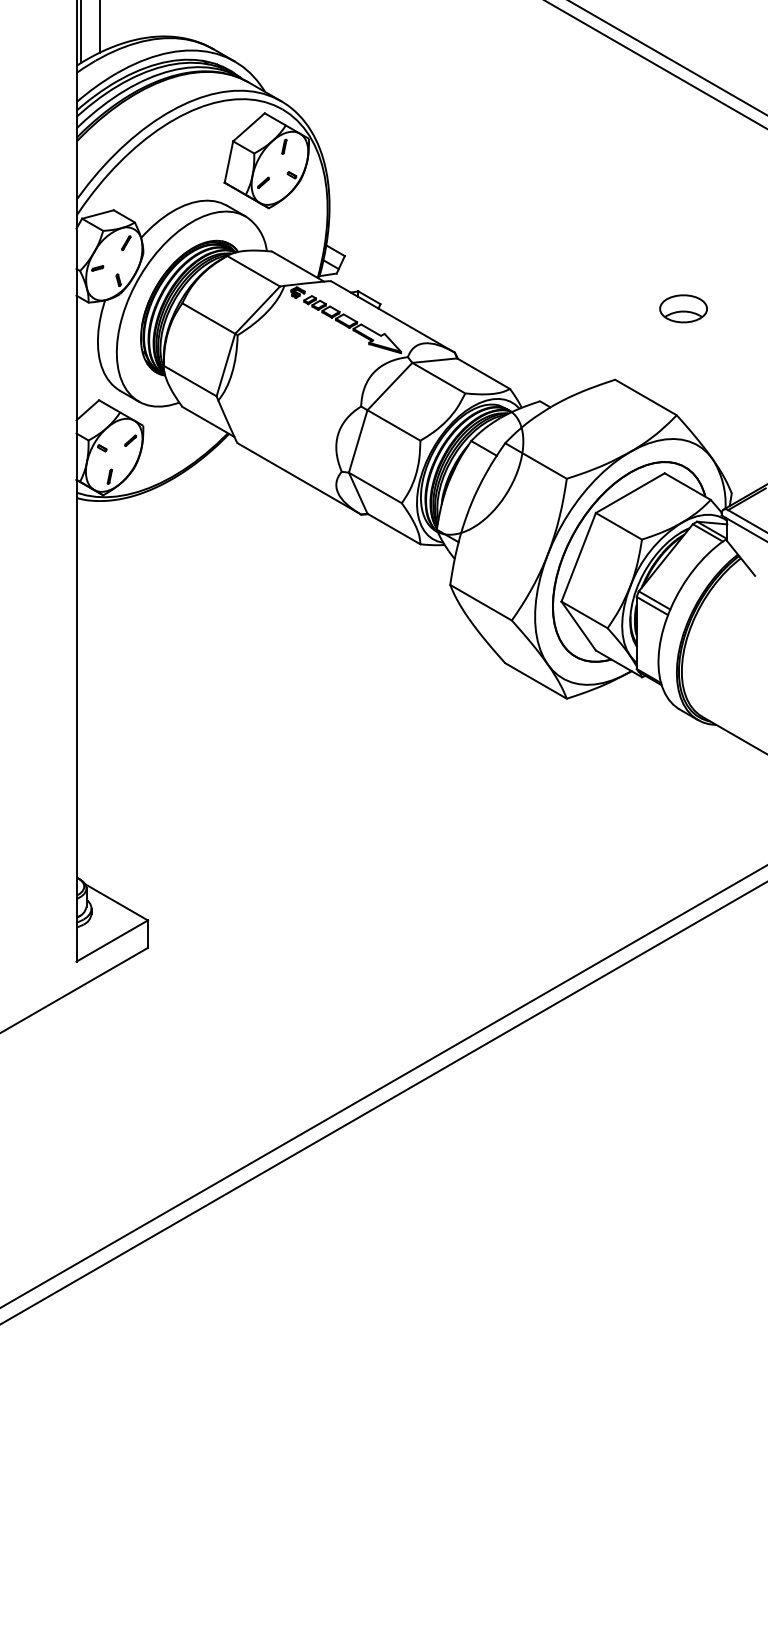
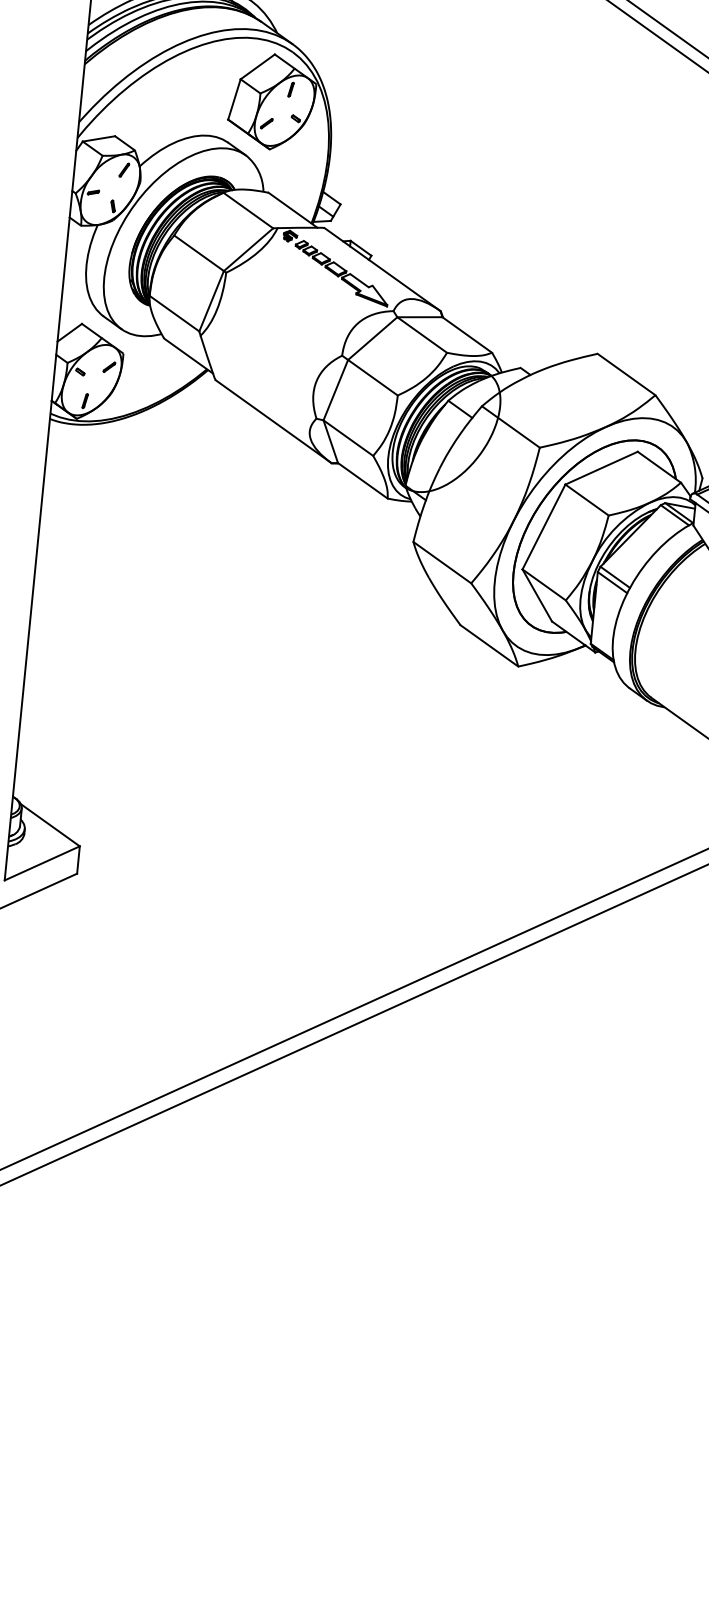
part: (683, 308) -> (672, 289), removed

